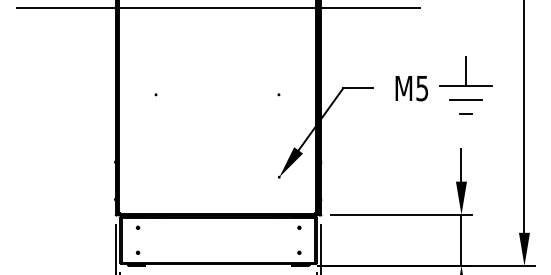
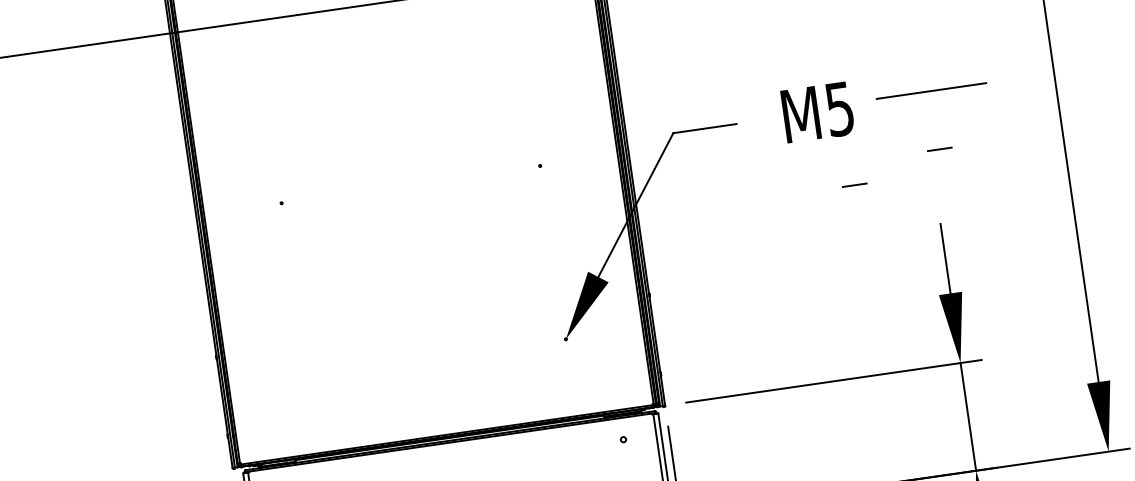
line: (466, 71) -> (927, 60), removed
line: (465, 100) -> (934, 121), removed
line: (423, 124) -> (853, 184), added

